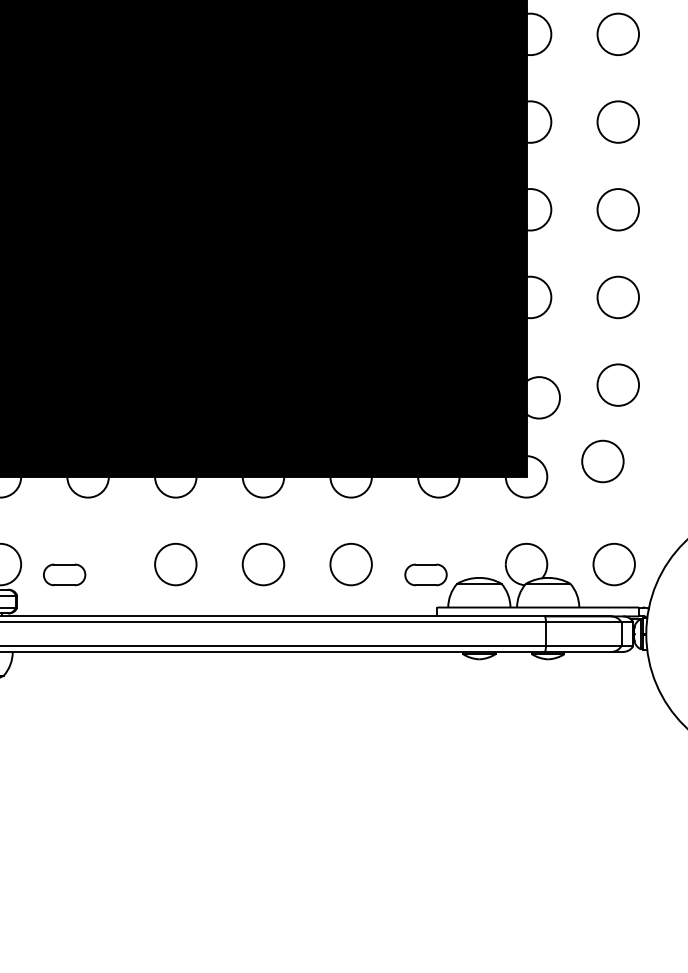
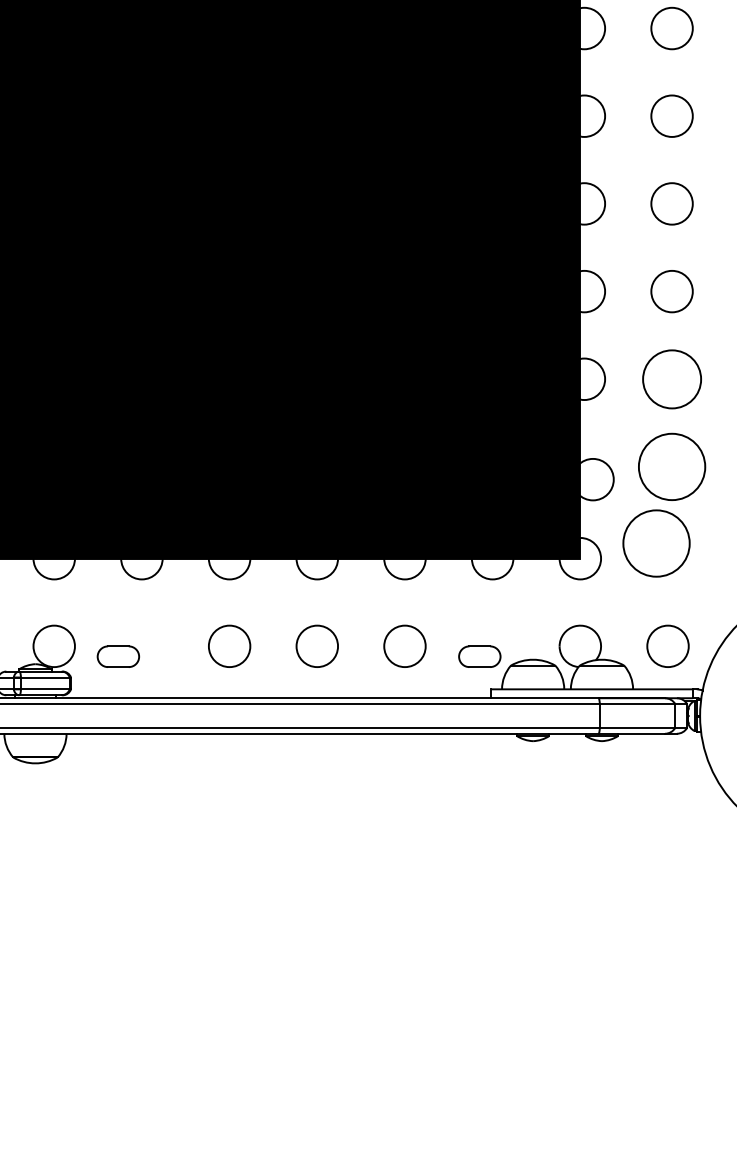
circle: (617, 296) -> (671, 378), size x1.4
circle: (617, 384) -> (671, 466), size x1.6
circle: (602, 460) -> (656, 542), size x1.6

